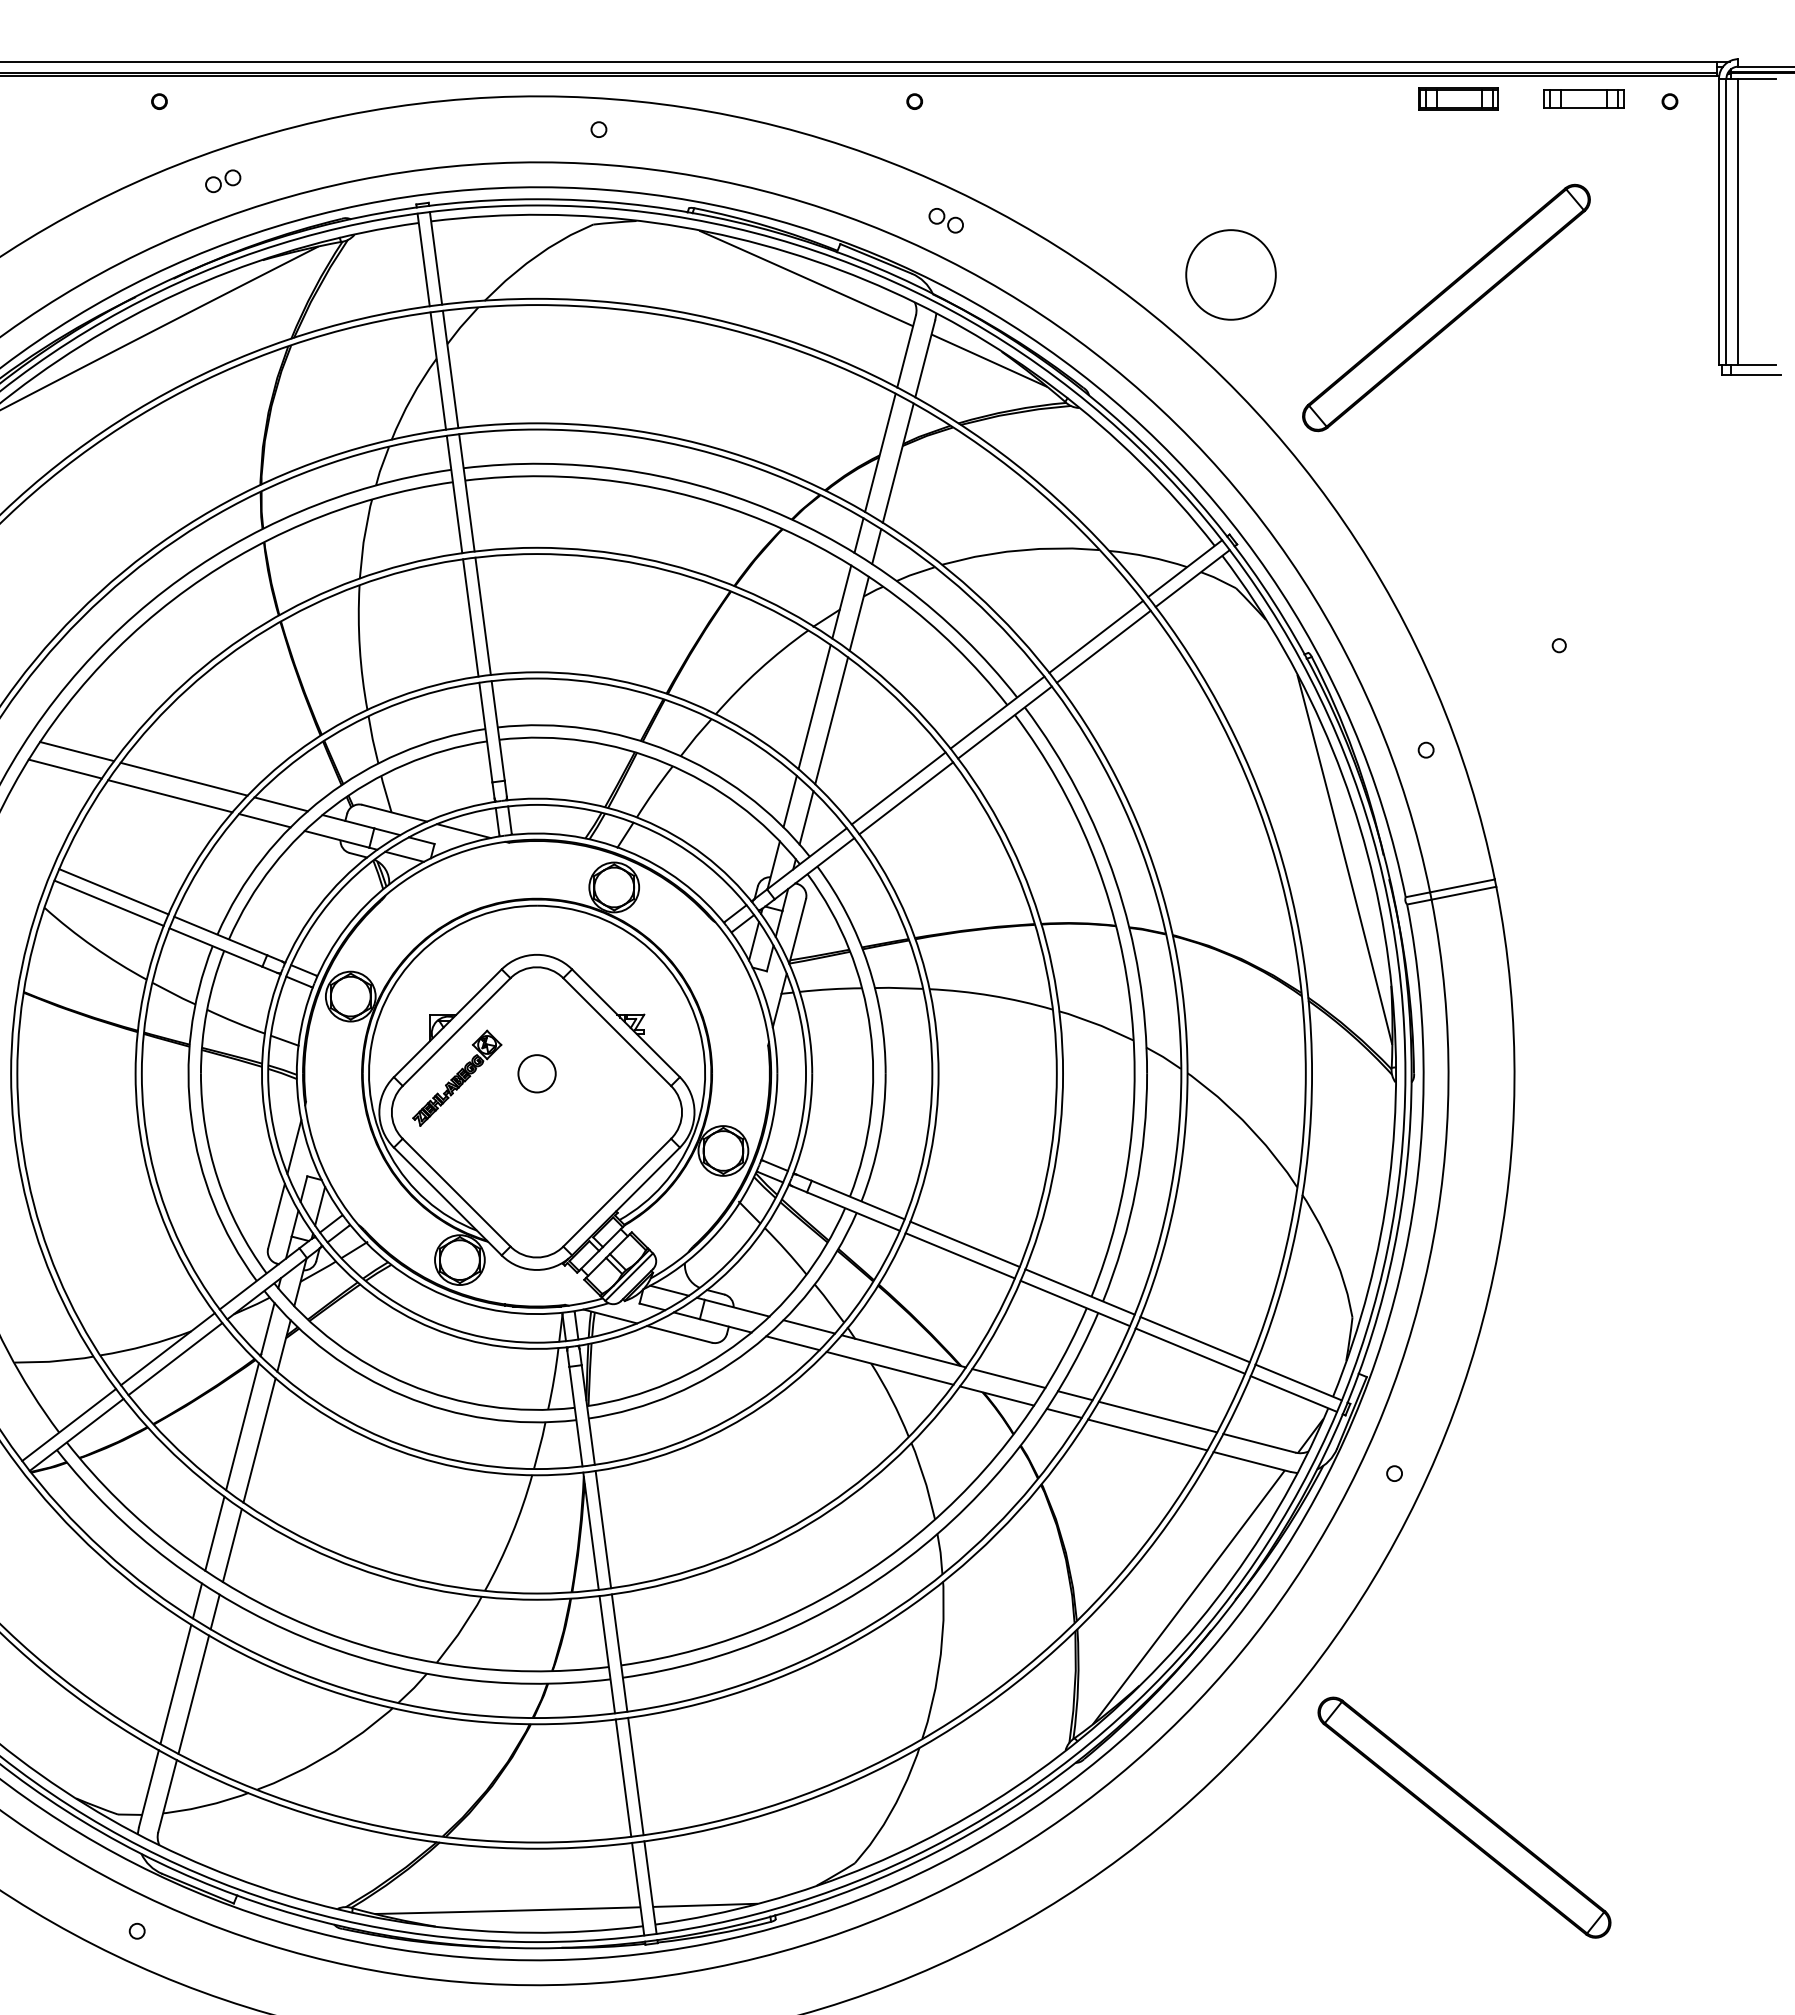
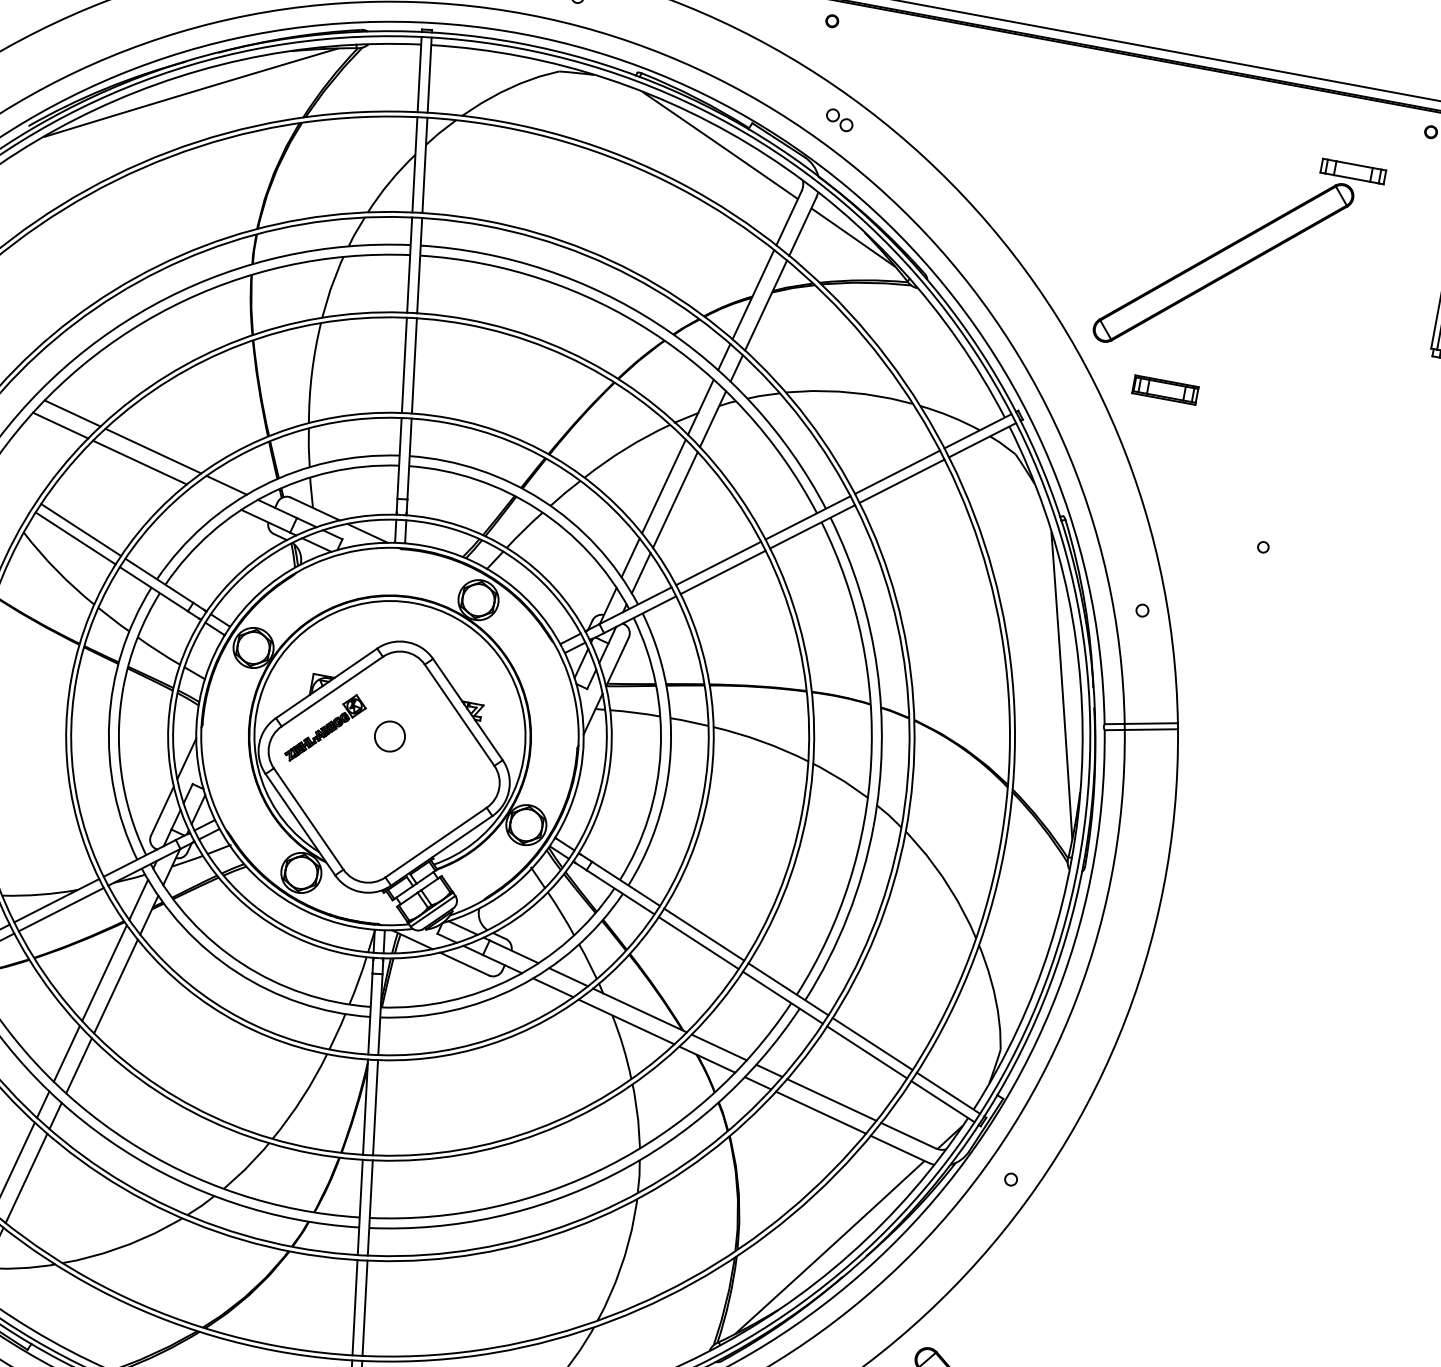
part: (1458, 98) -> (1165, 389), moved
part: (1583, 98) -> (1352, 170), moved
circle: (1230, 274) -> (1057, 204), removed
line: (264, 820) -> (211, 495), removed

